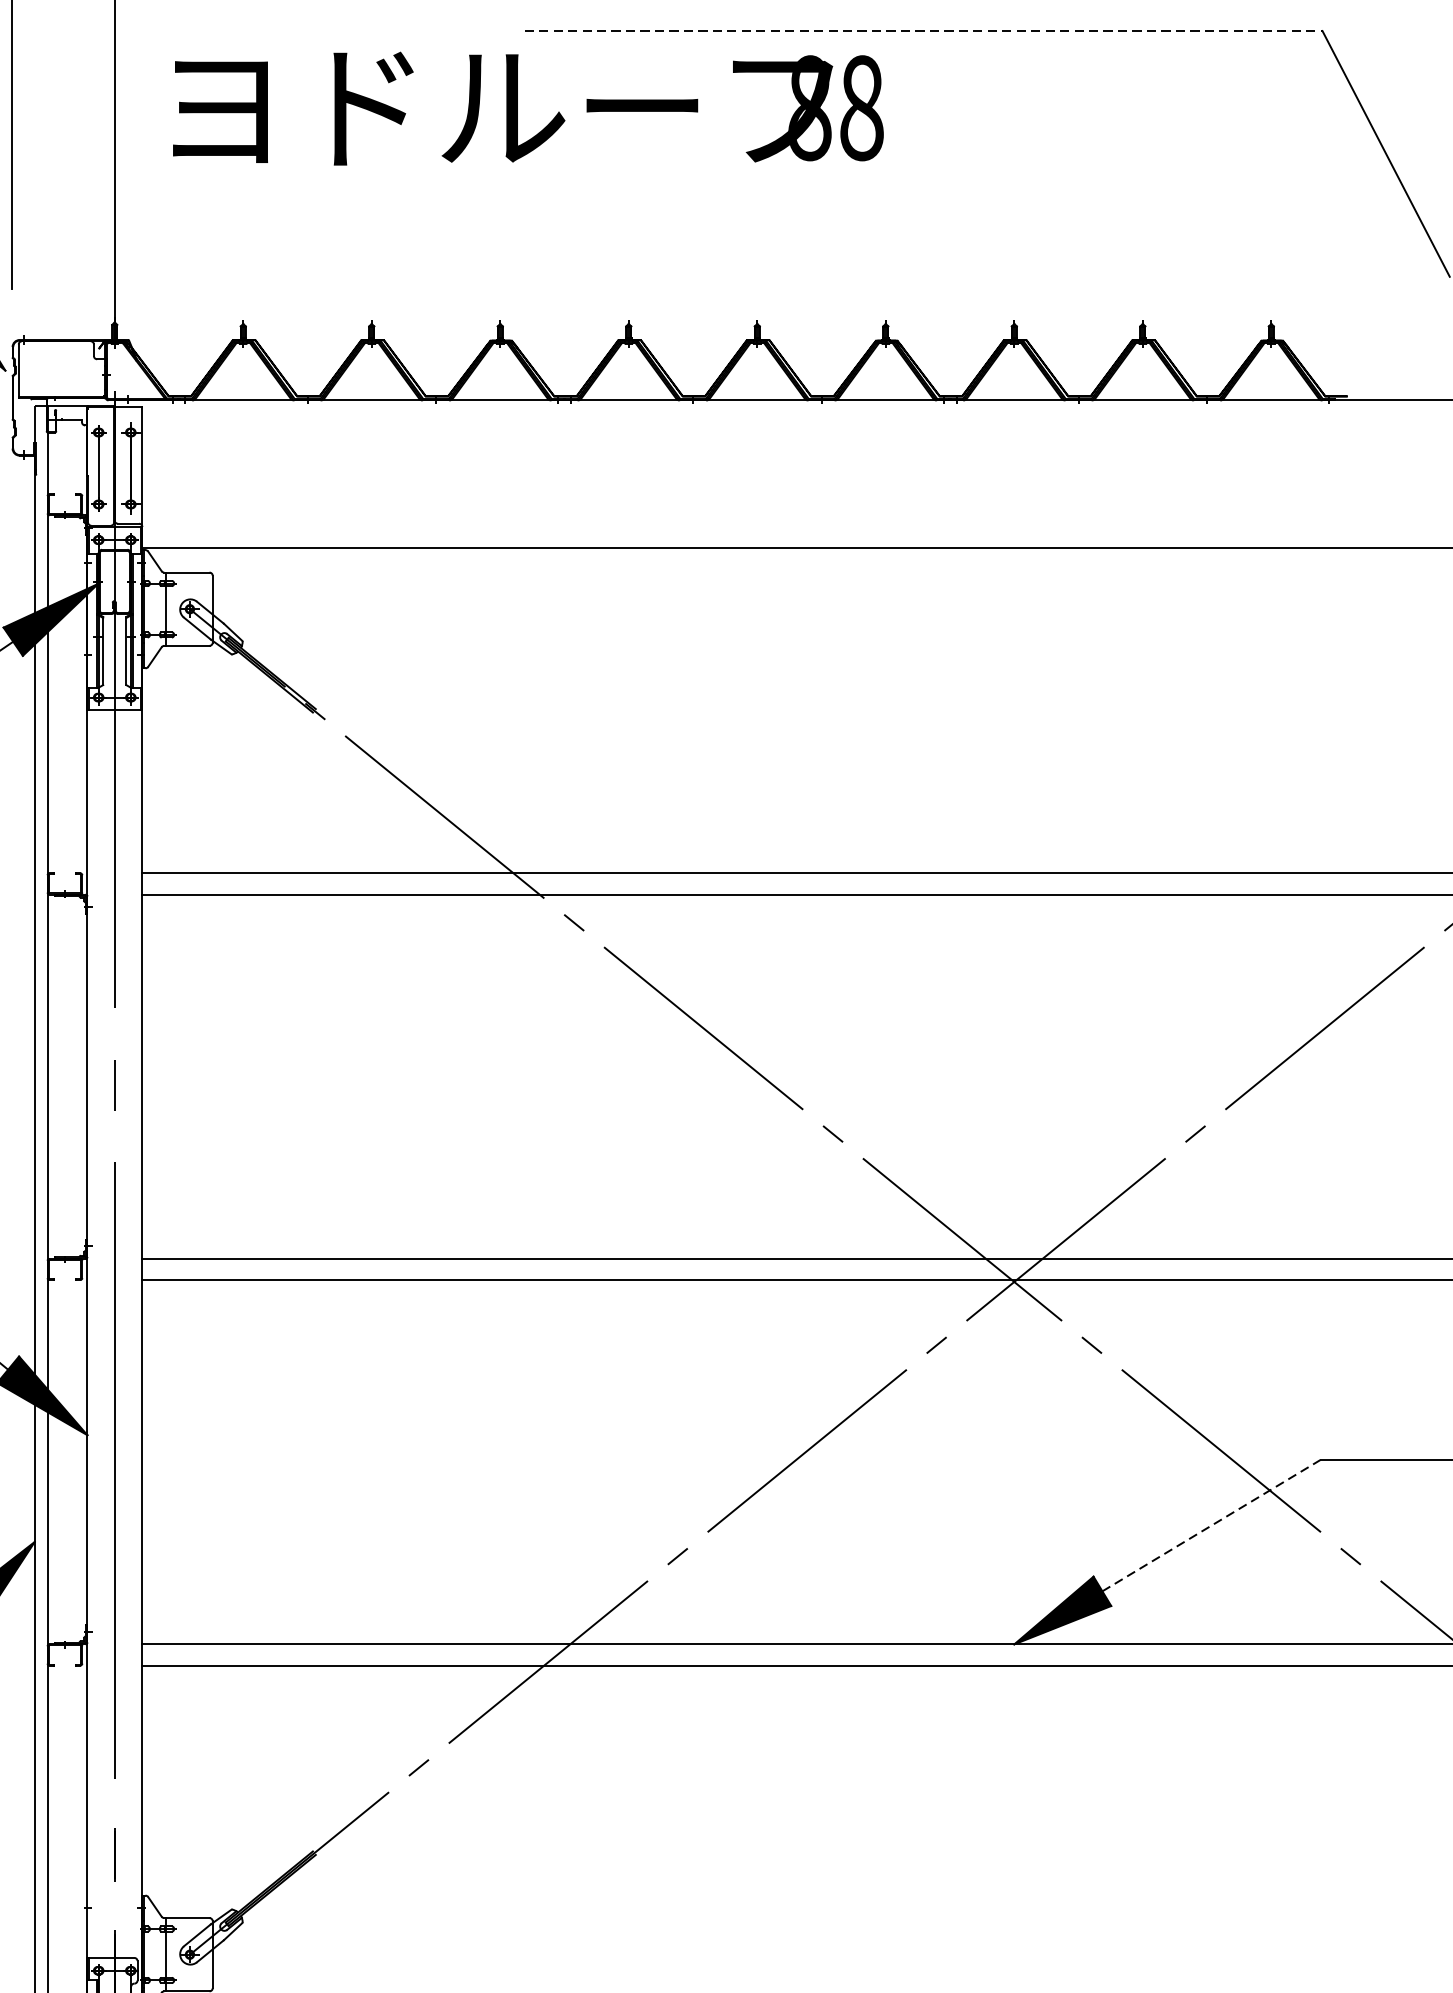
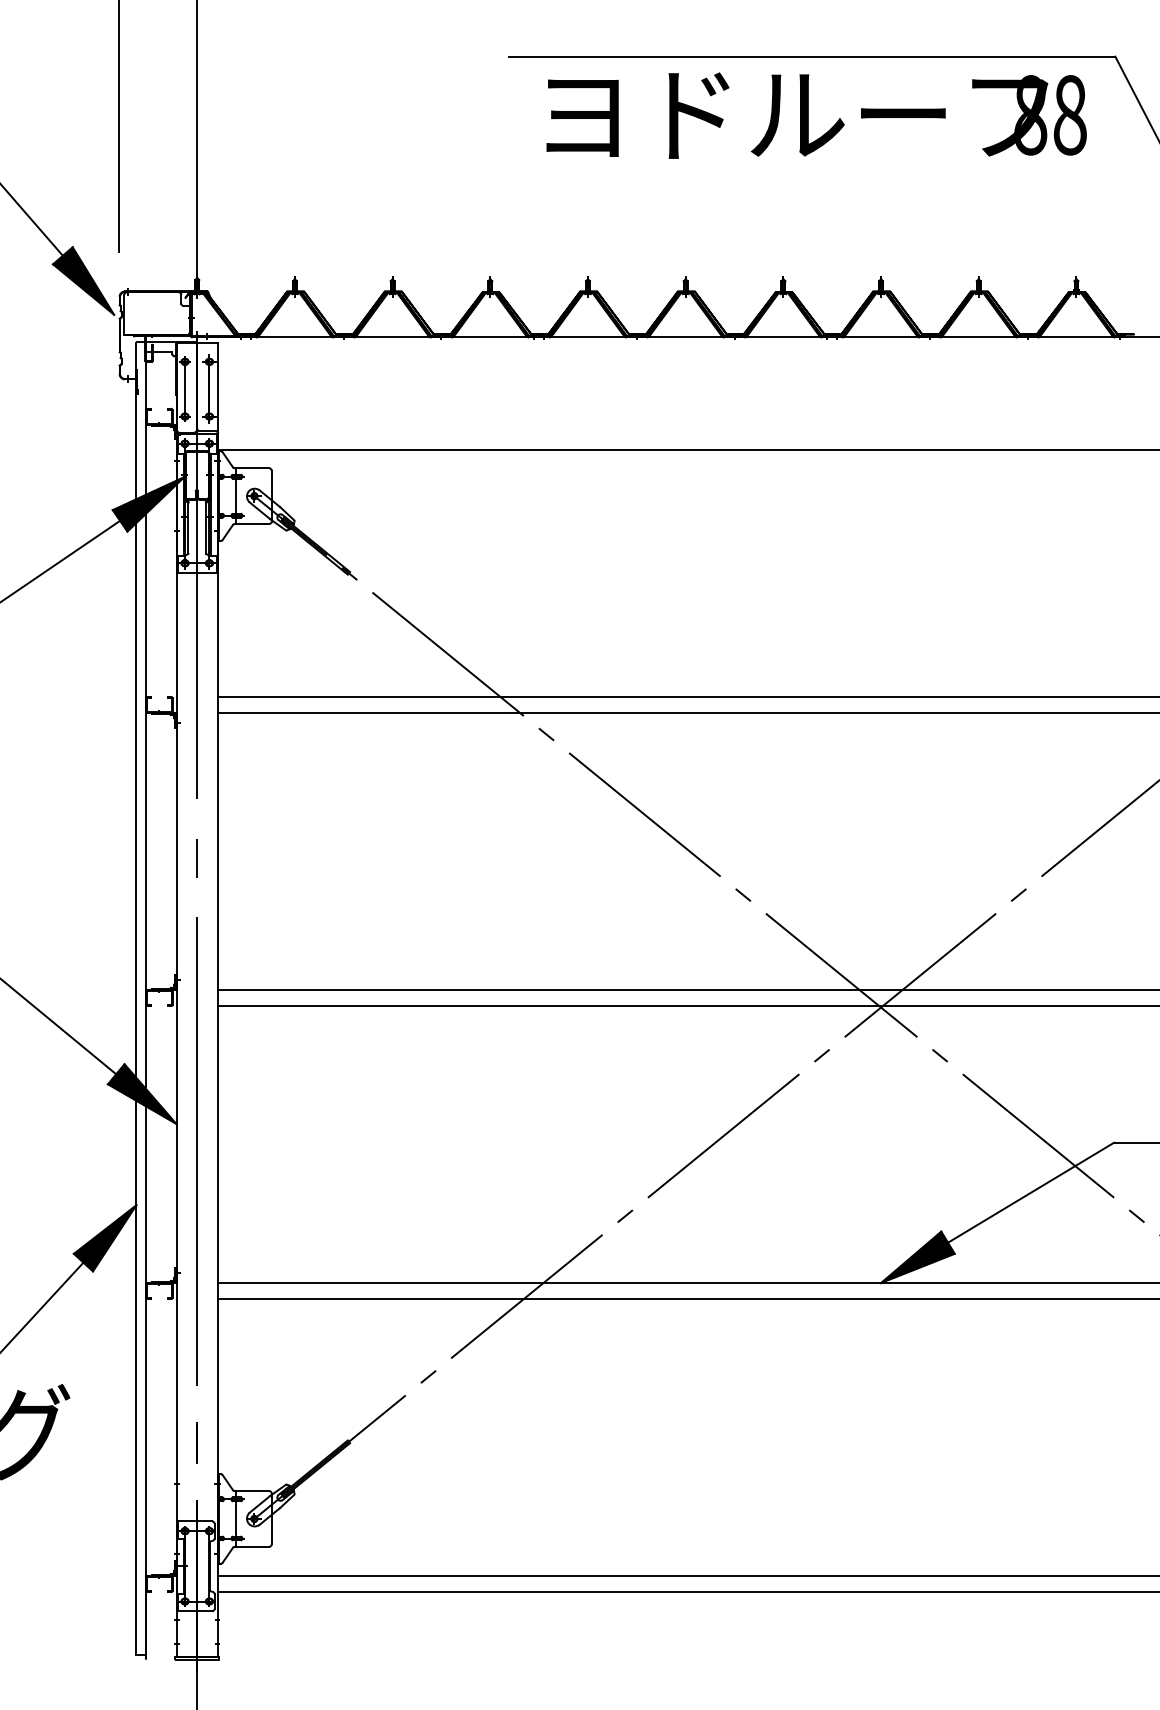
line: (924, 30) -> (812, 56), dashed -> solid
text: (528, 108) -> (816, 115), moved
line: (1210, 1525) -> (1030, 1192), dashed -> solid

